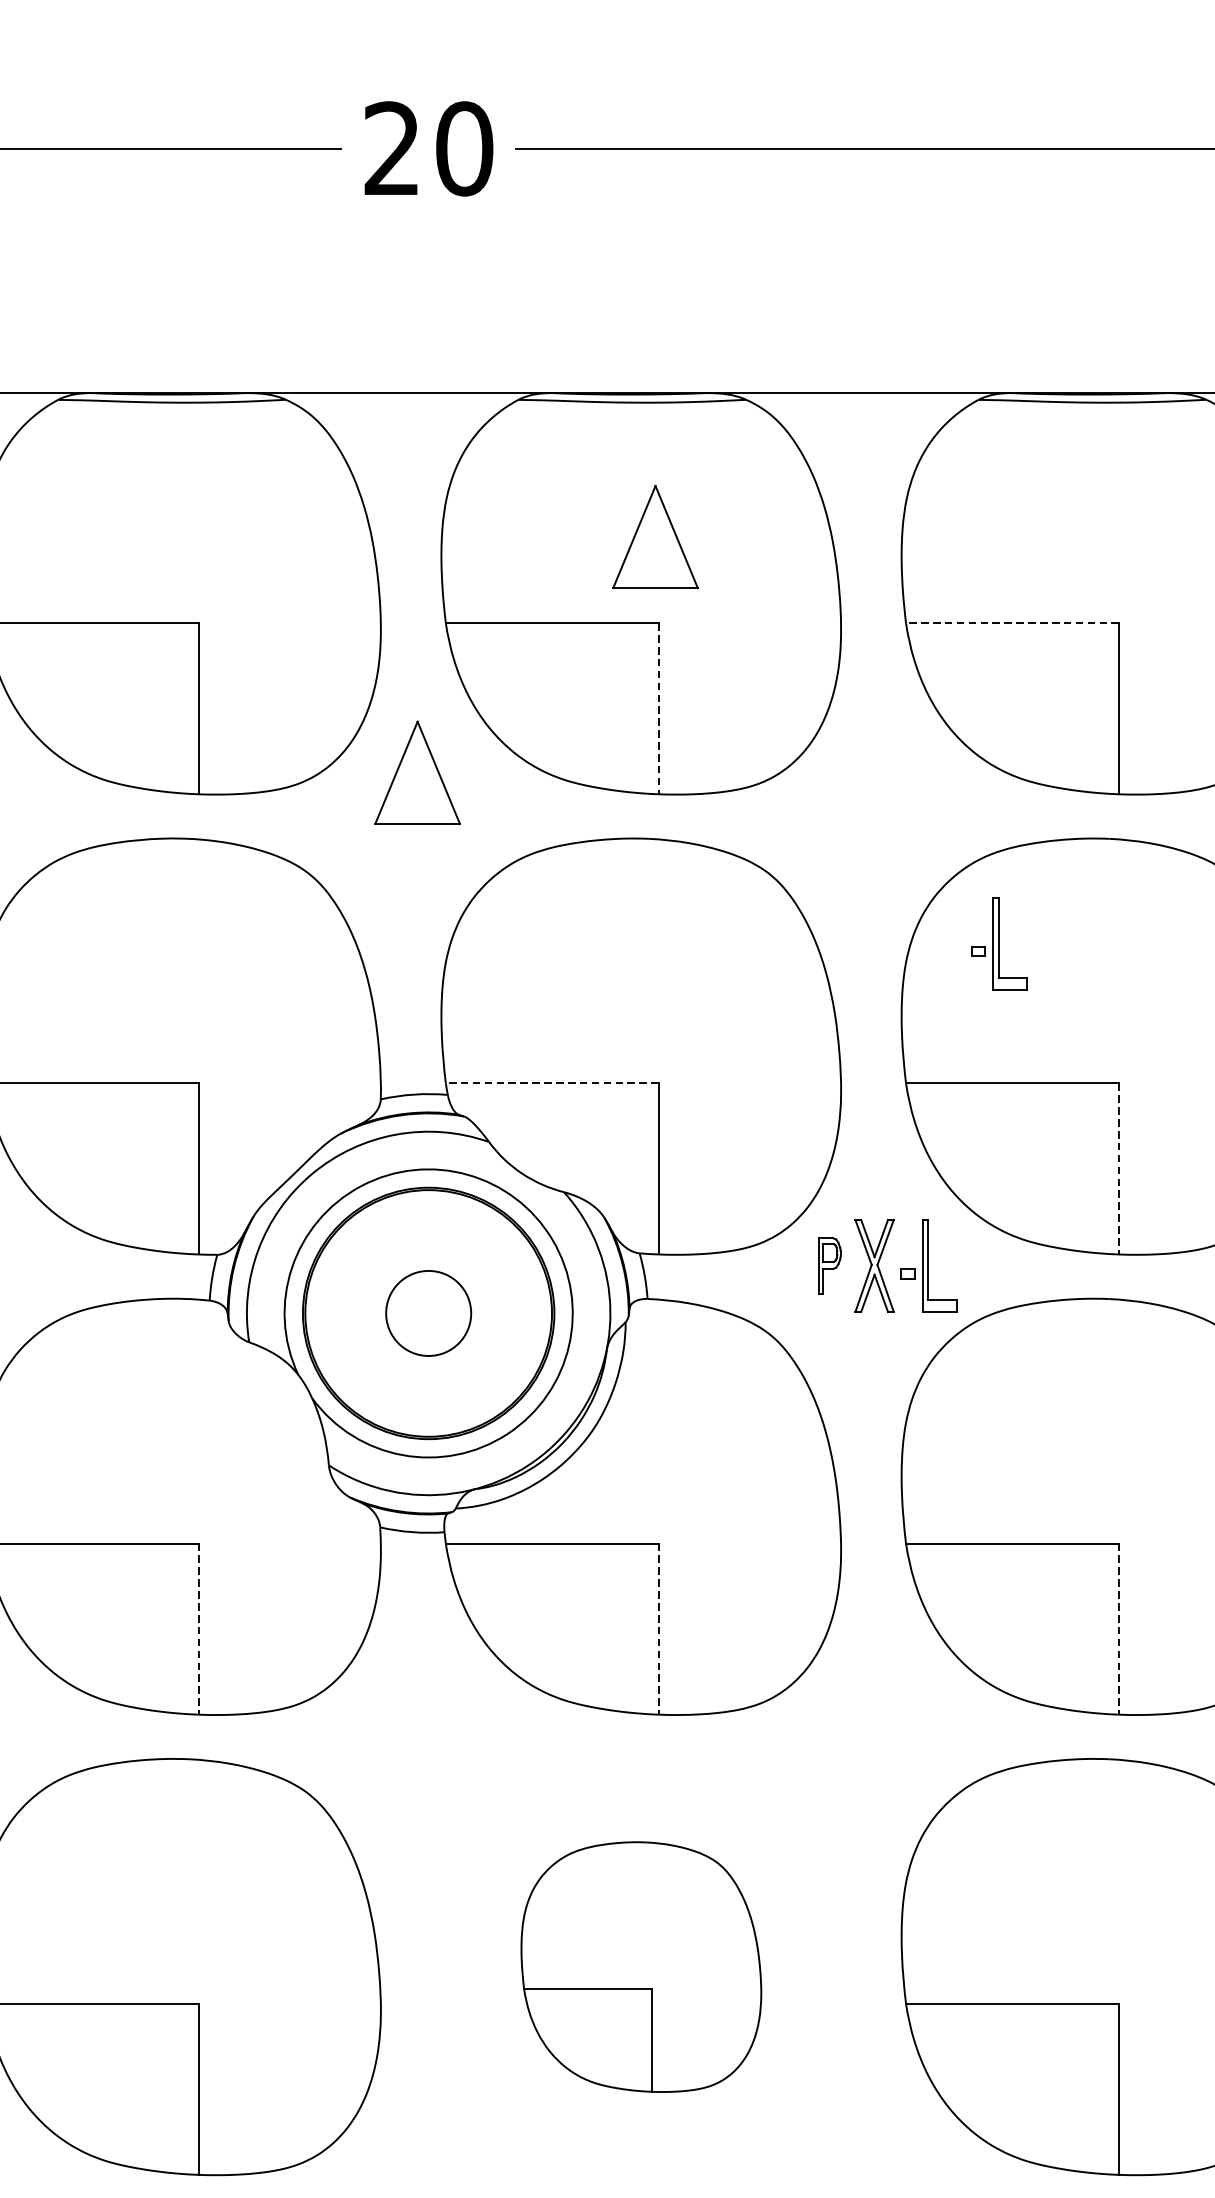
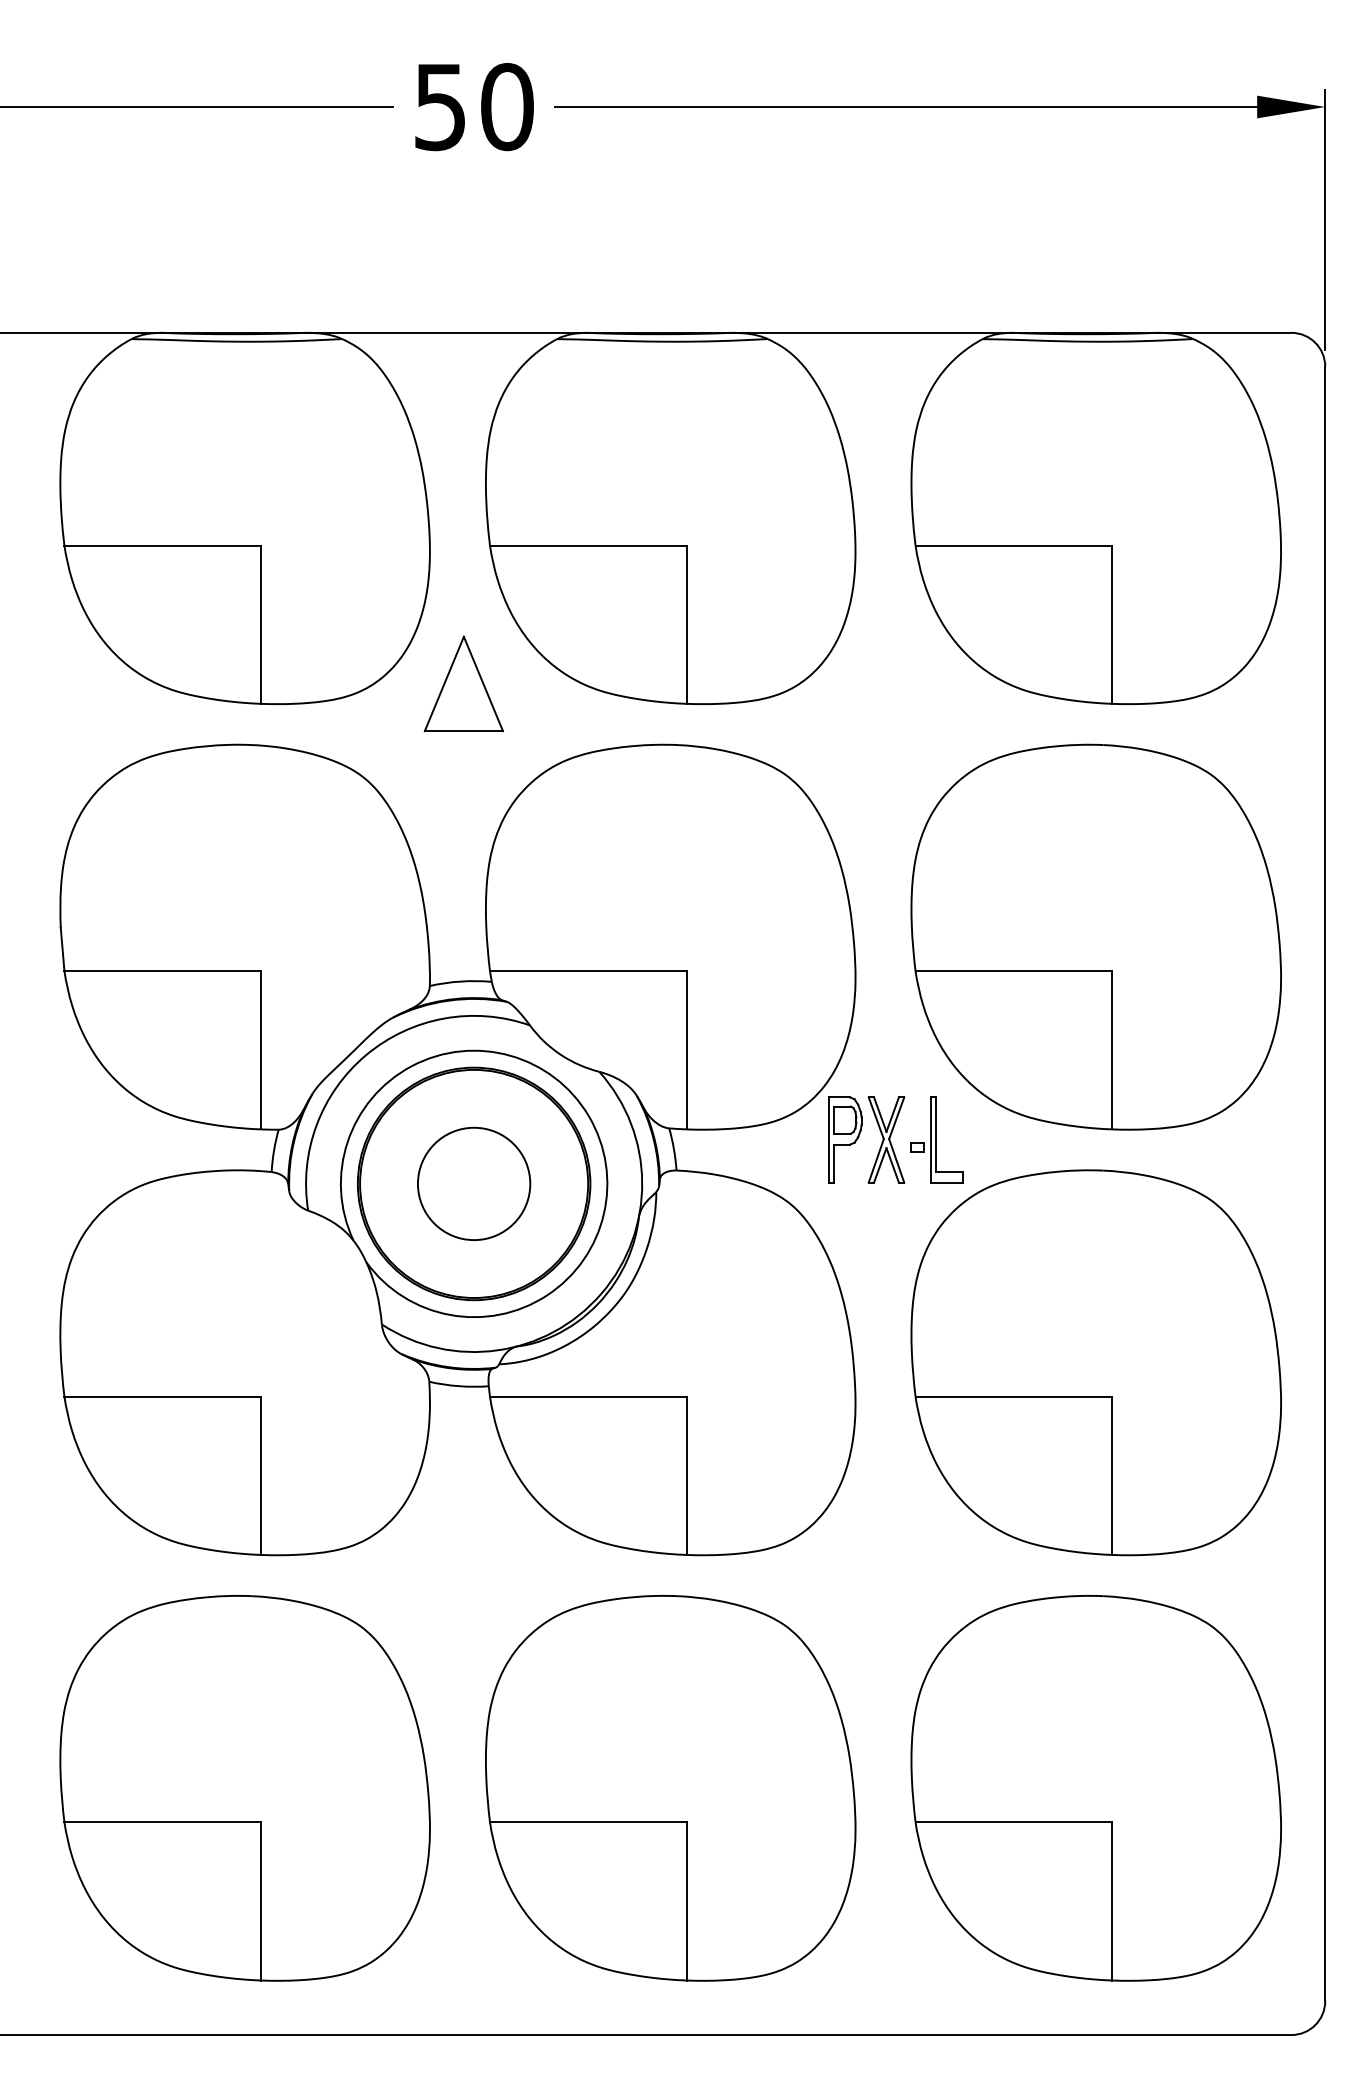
text: (391, 149) -> (439, 107), 20 -> 50
part: (655, 536) -> (683, 465), removed
line: (1011, 623) -> (1013, 545), dashed -> solid
line: (658, 709) -> (686, 625), dashed -> solid
part: (998, 943) -> (1001, 841), removed
line: (551, 1083) -> (587, 971), dashed -> solid
line: (1119, 1169) -> (1112, 1050), dashed -> solid
part: (830, 1265) -> (845, 1139), size x1.67
circle: (427, 1312) -> (473, 1183), size x1.43
line: (198, 1629) -> (261, 1476), dashed -> solid
line: (658, 1629) -> (686, 1476), dashed -> solid
line: (1119, 1629) -> (1112, 1476), dashed -> solid
part: (641, 1967) -> (670, 1788), size x1.67

